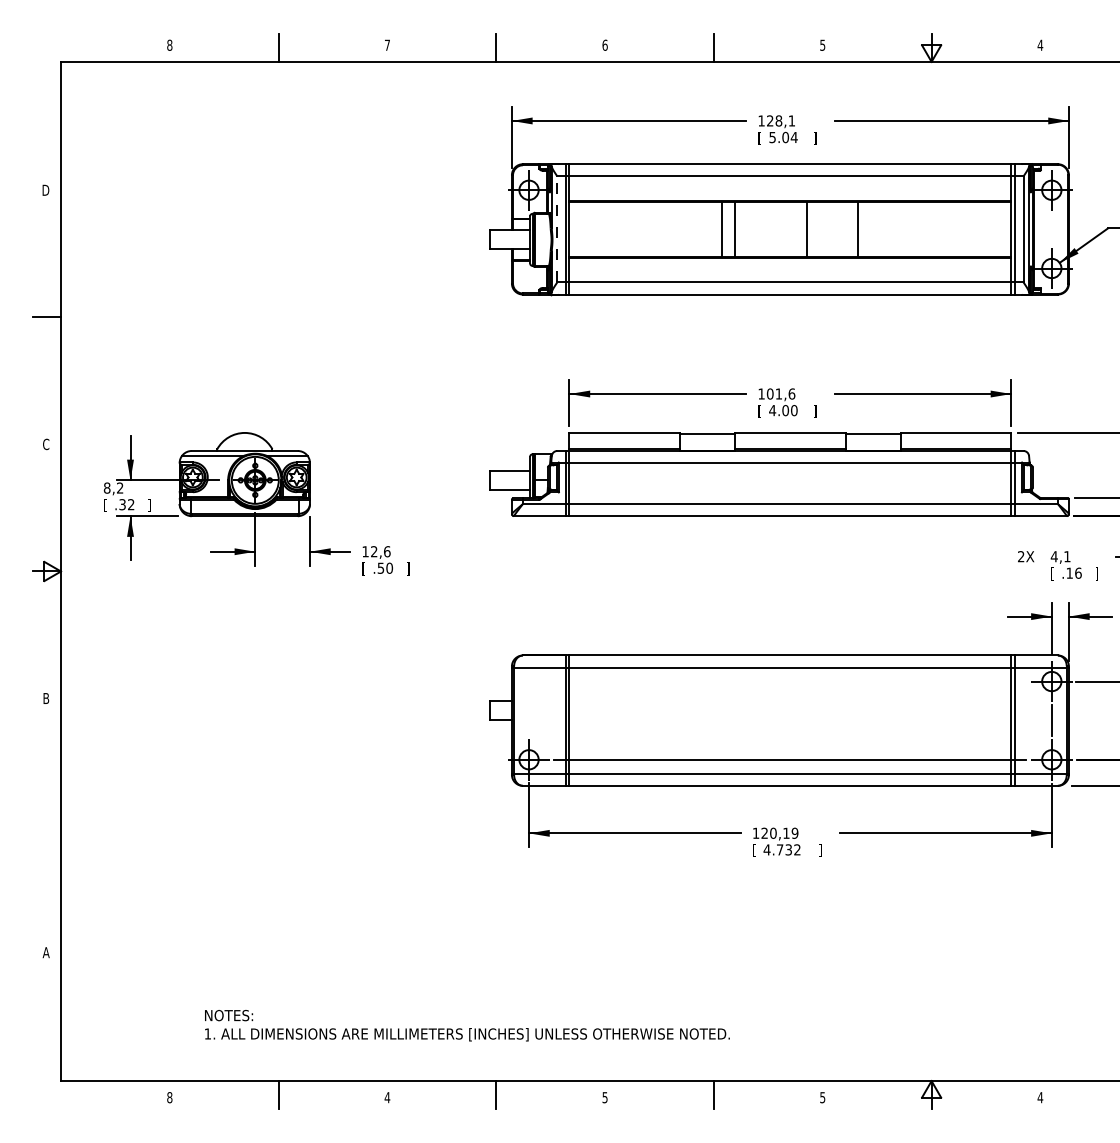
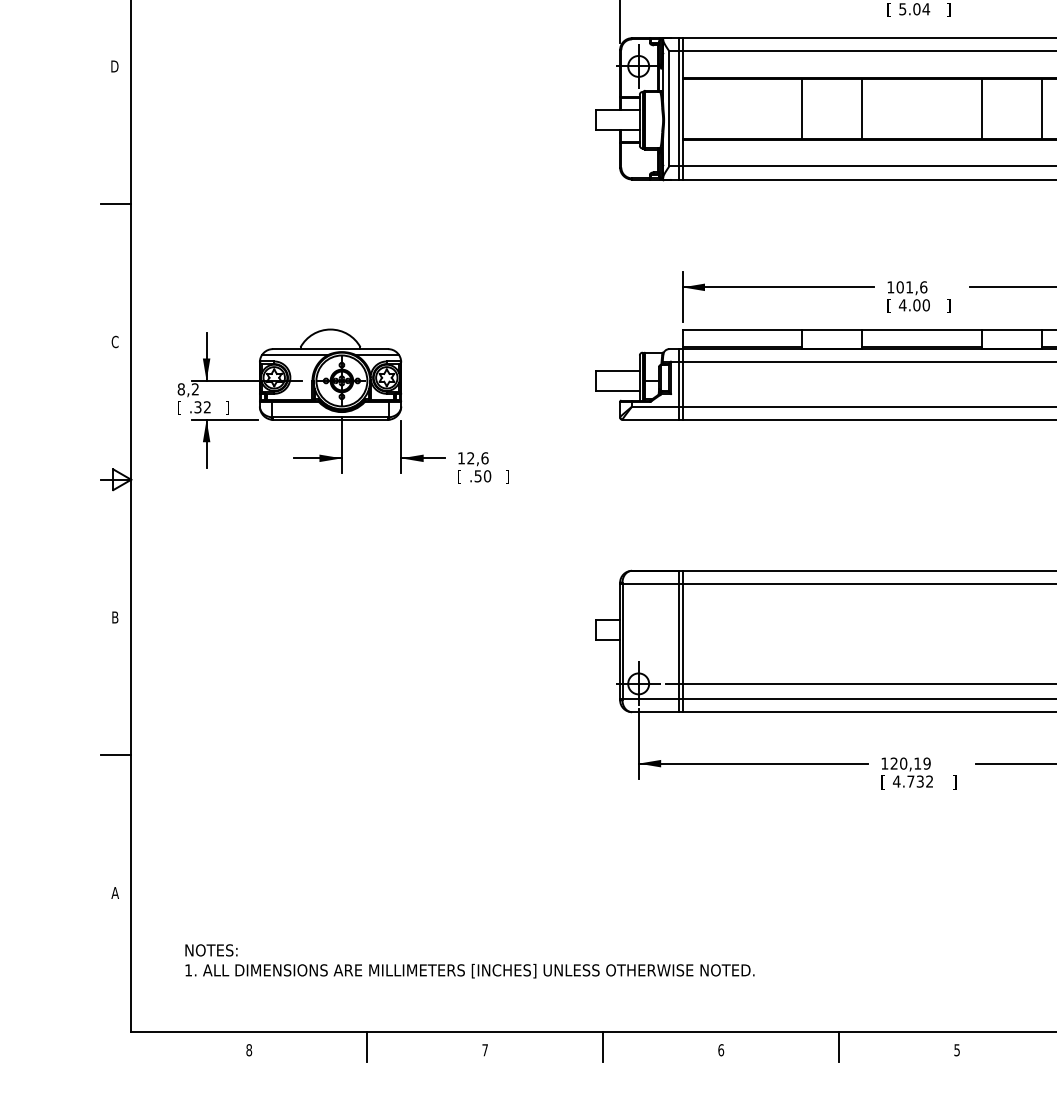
line: (557, 228) -> (669, 107), dashed -> solid
line: (721, 229) -> (801, 108), moved
line: (806, 229) -> (981, 108), moved
line: (857, 229) -> (1041, 108), moved
line: (47, 825) -> (116, 755), added
text: (467, 1025) -> (470, 961), moved
text: (387, 1097) -> (485, 1050), 4 -> 7
text: (604, 1097) -> (720, 1050), 5 -> 6

